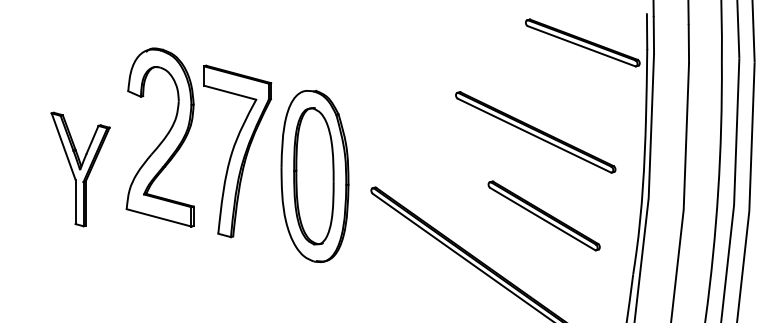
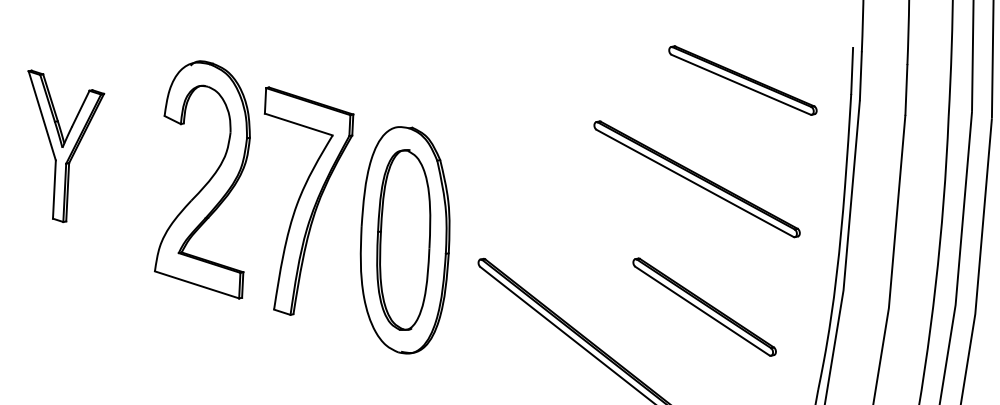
part: (582, 42) -> (742, 79), moved
part: (535, 132) -> (696, 179), moved
part: (80, 169) -> (62, 147), moved

